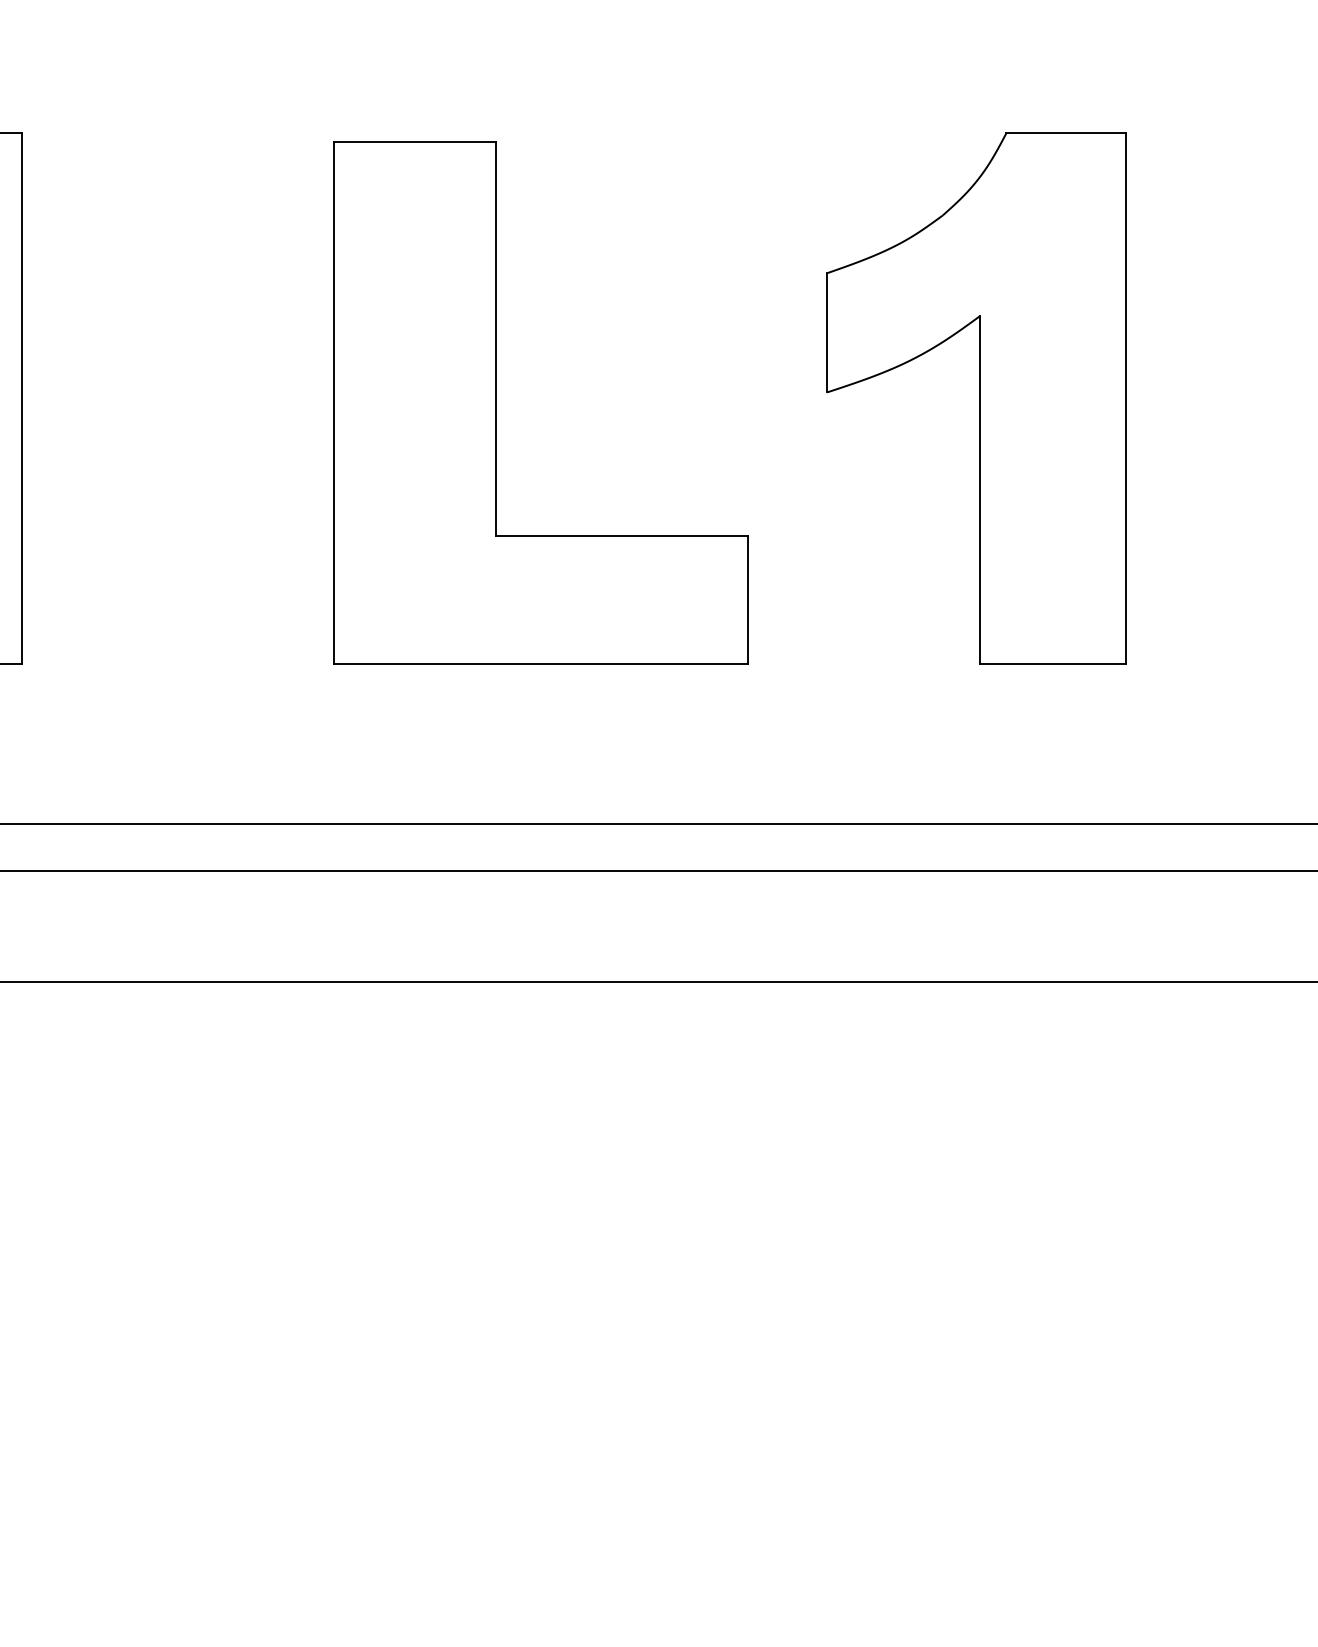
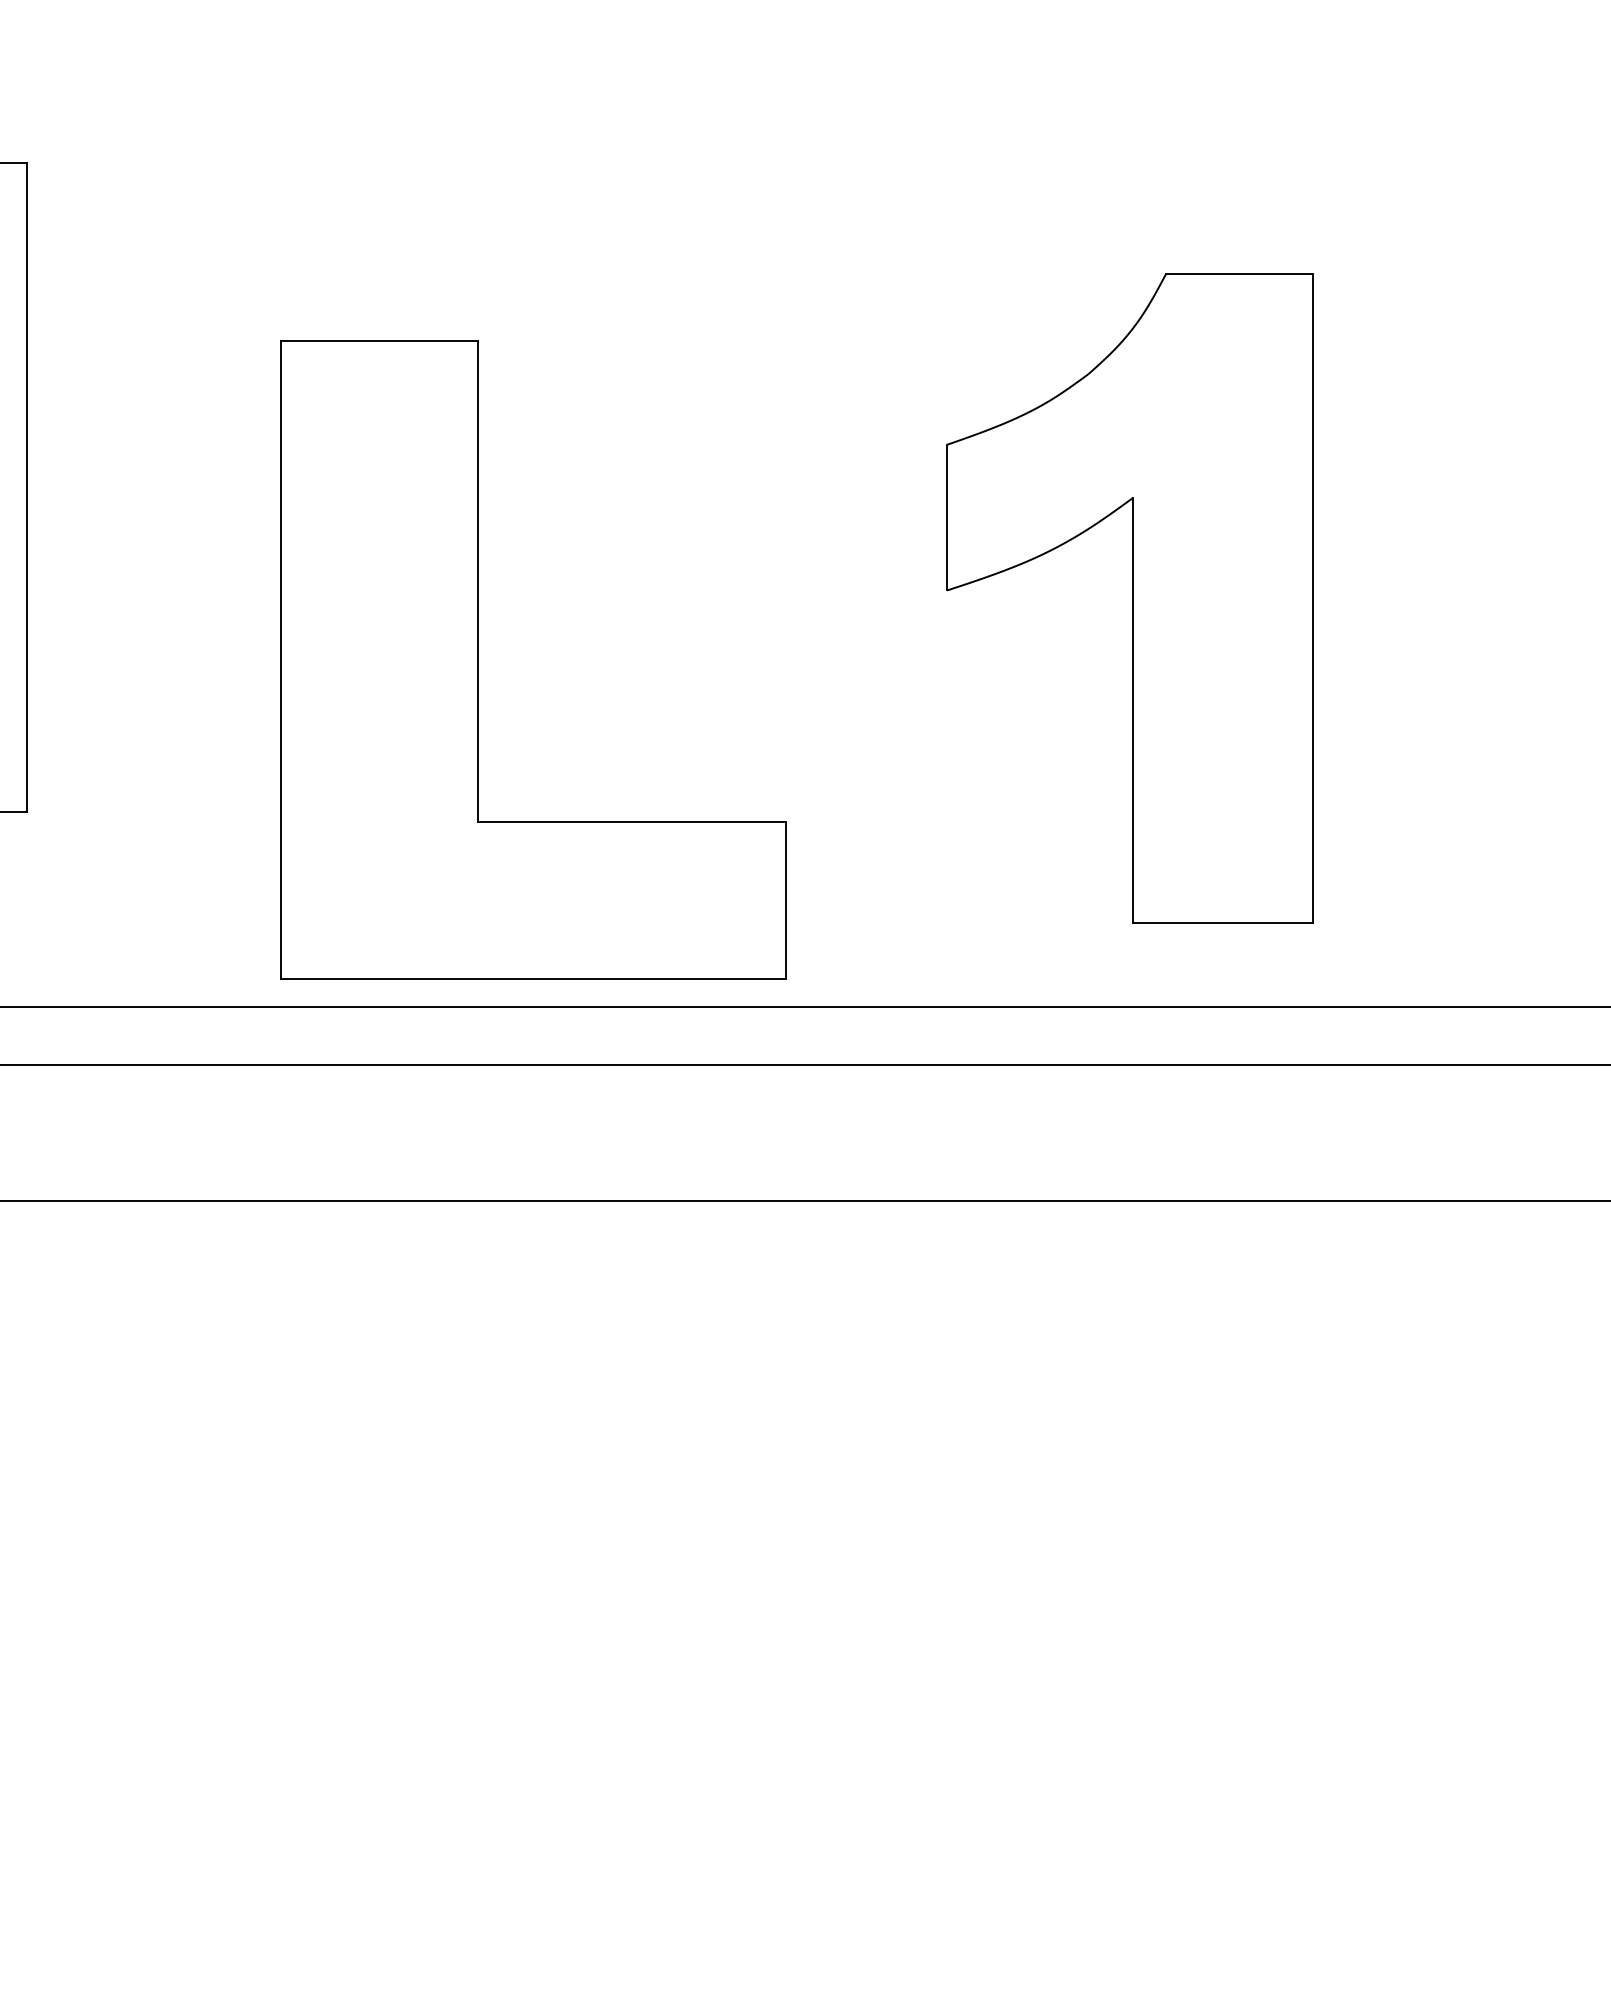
part: (976, 398) -> (1129, 598), moved
part: (496, 403) -> (478, 659), moved

